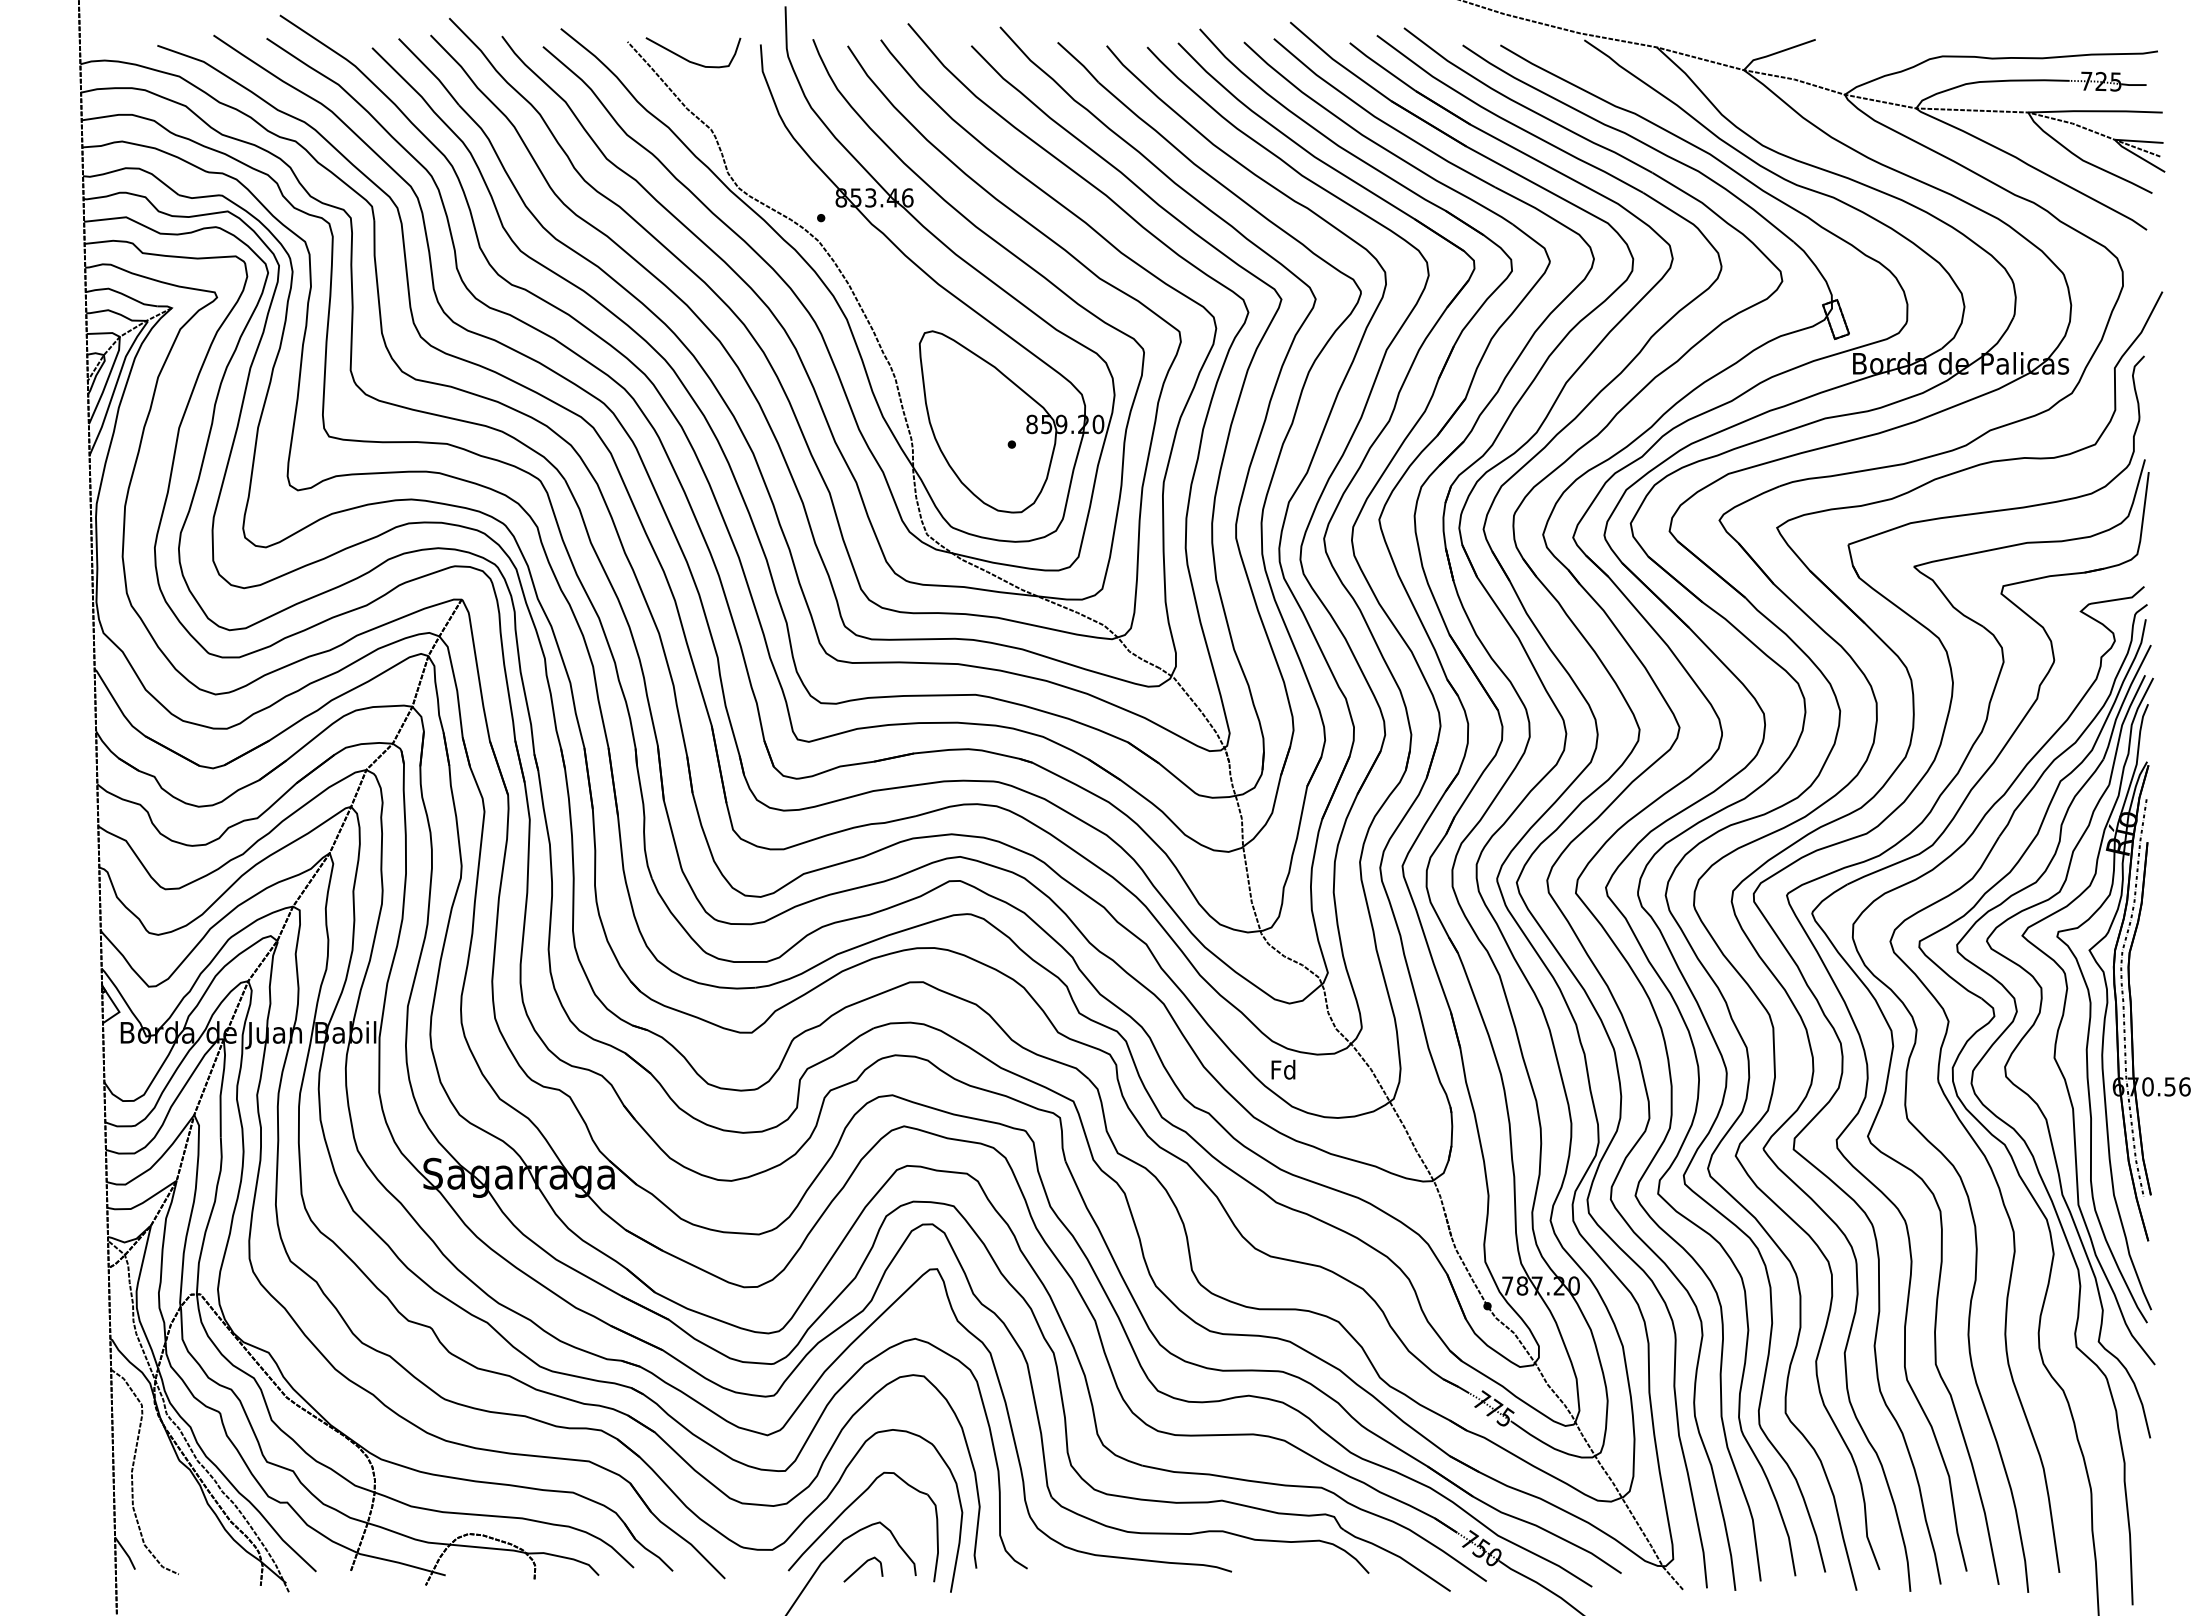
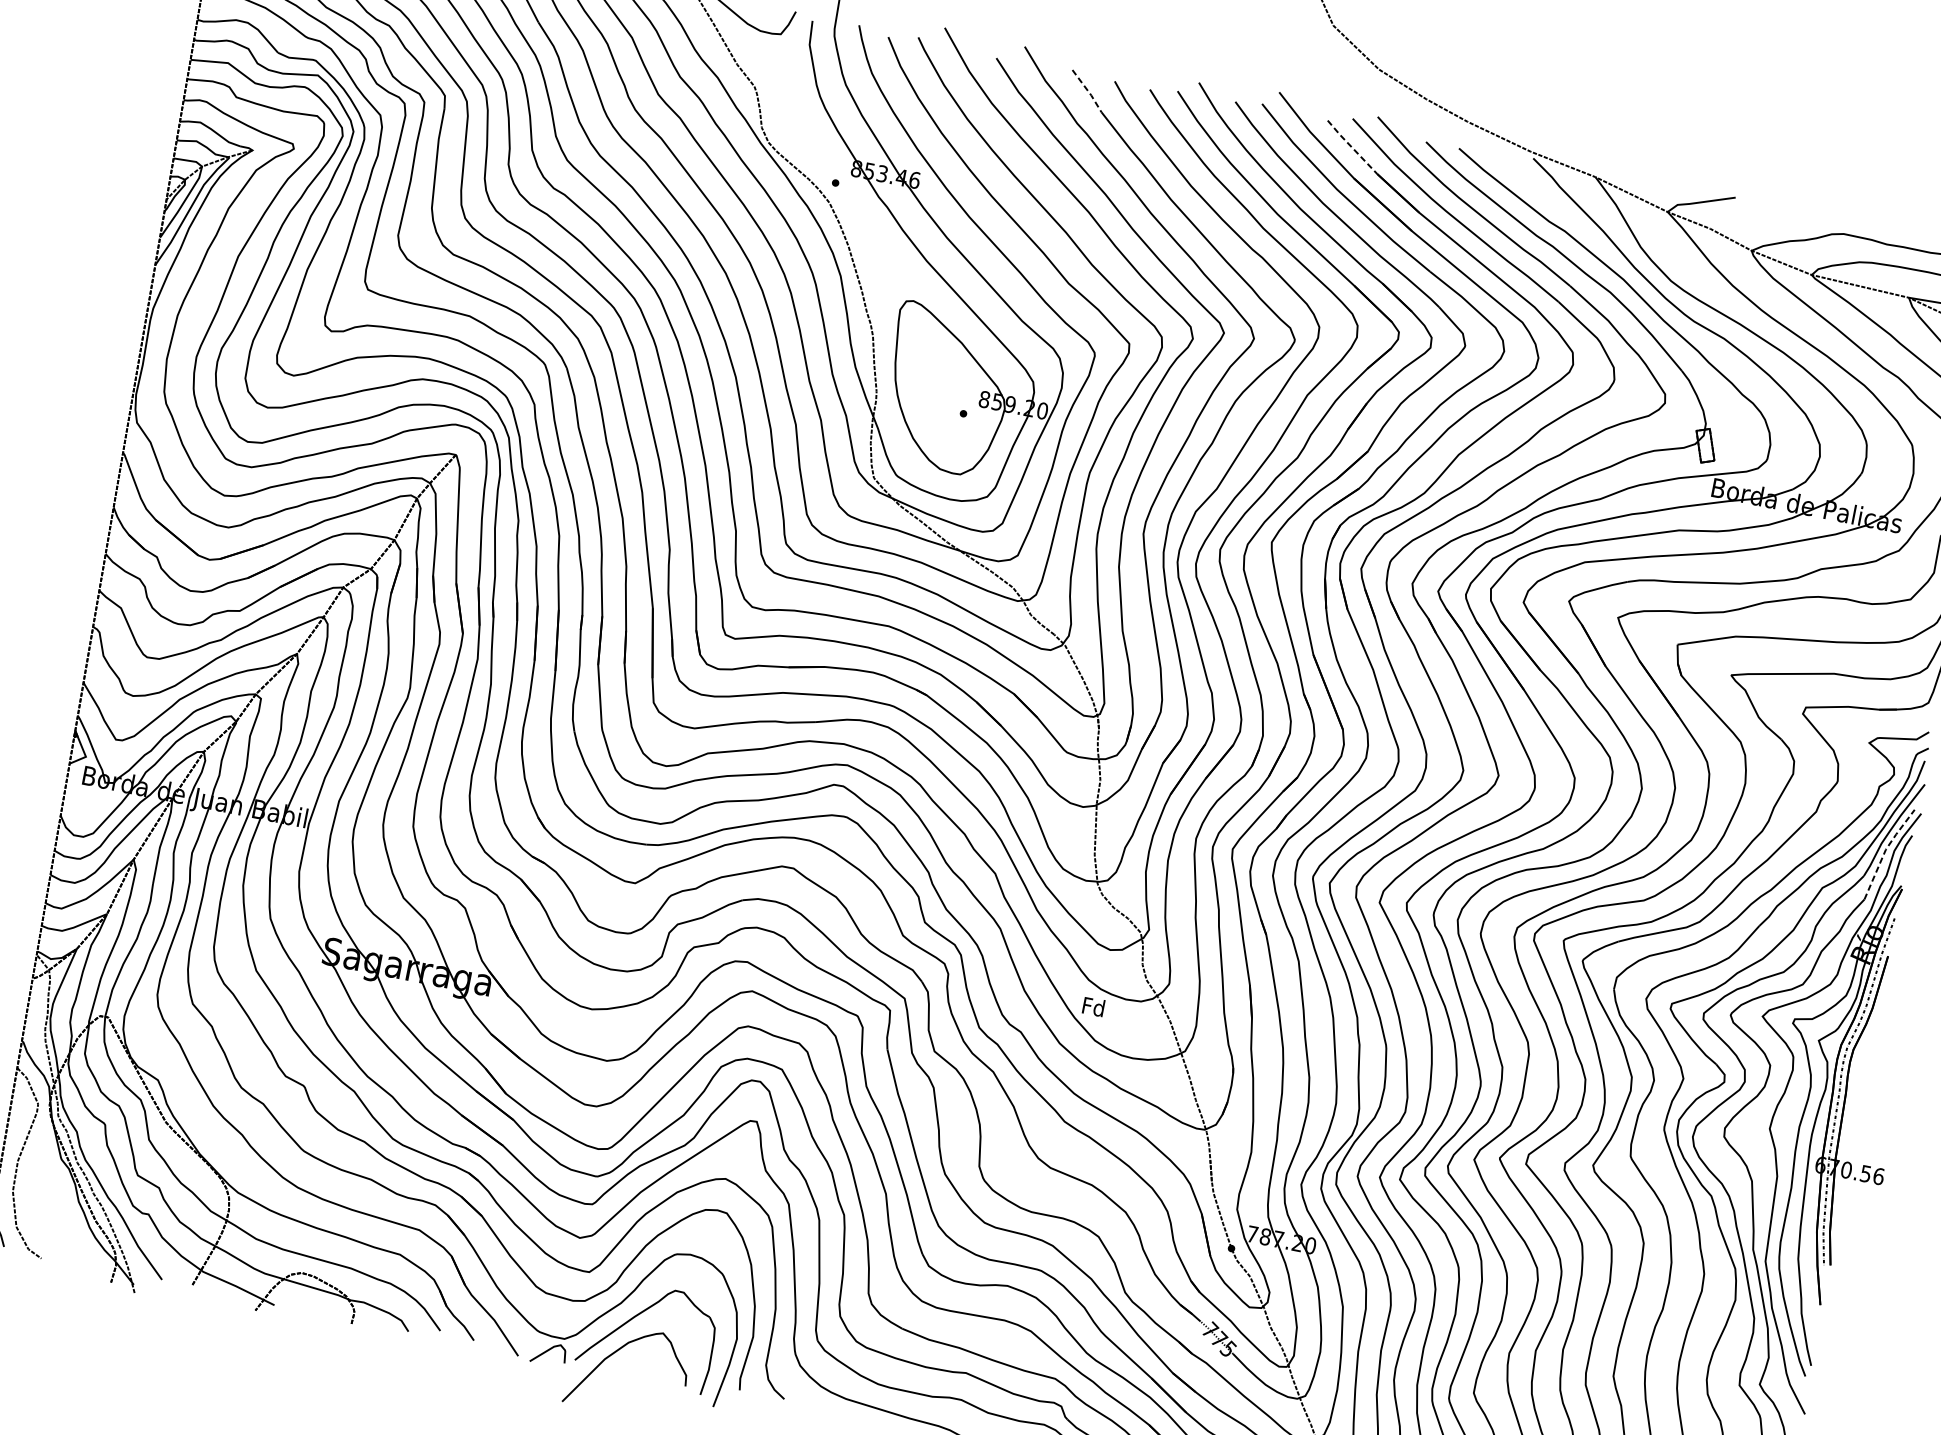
line: (1079, 62) -> (1088, 91), solid -> dashed
line: (1381, 67) -> (1351, 147), solid -> dashed
line: (2121, 727) -> (1885, 851), solid -> dashed
curve: (861, 1567) -> (547, 1351), moved

